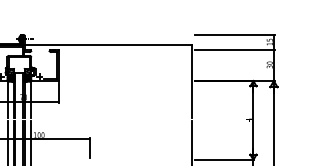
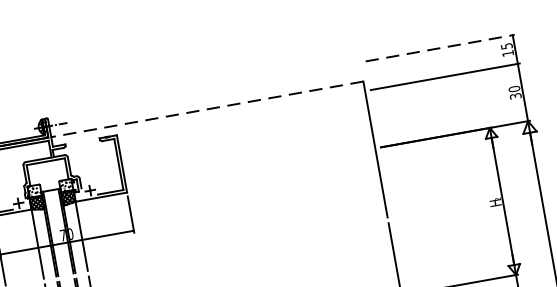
line: (235, 34) -> (440, 47), solid -> dashed
line: (108, 45) -> (207, 109), solid -> dashed

